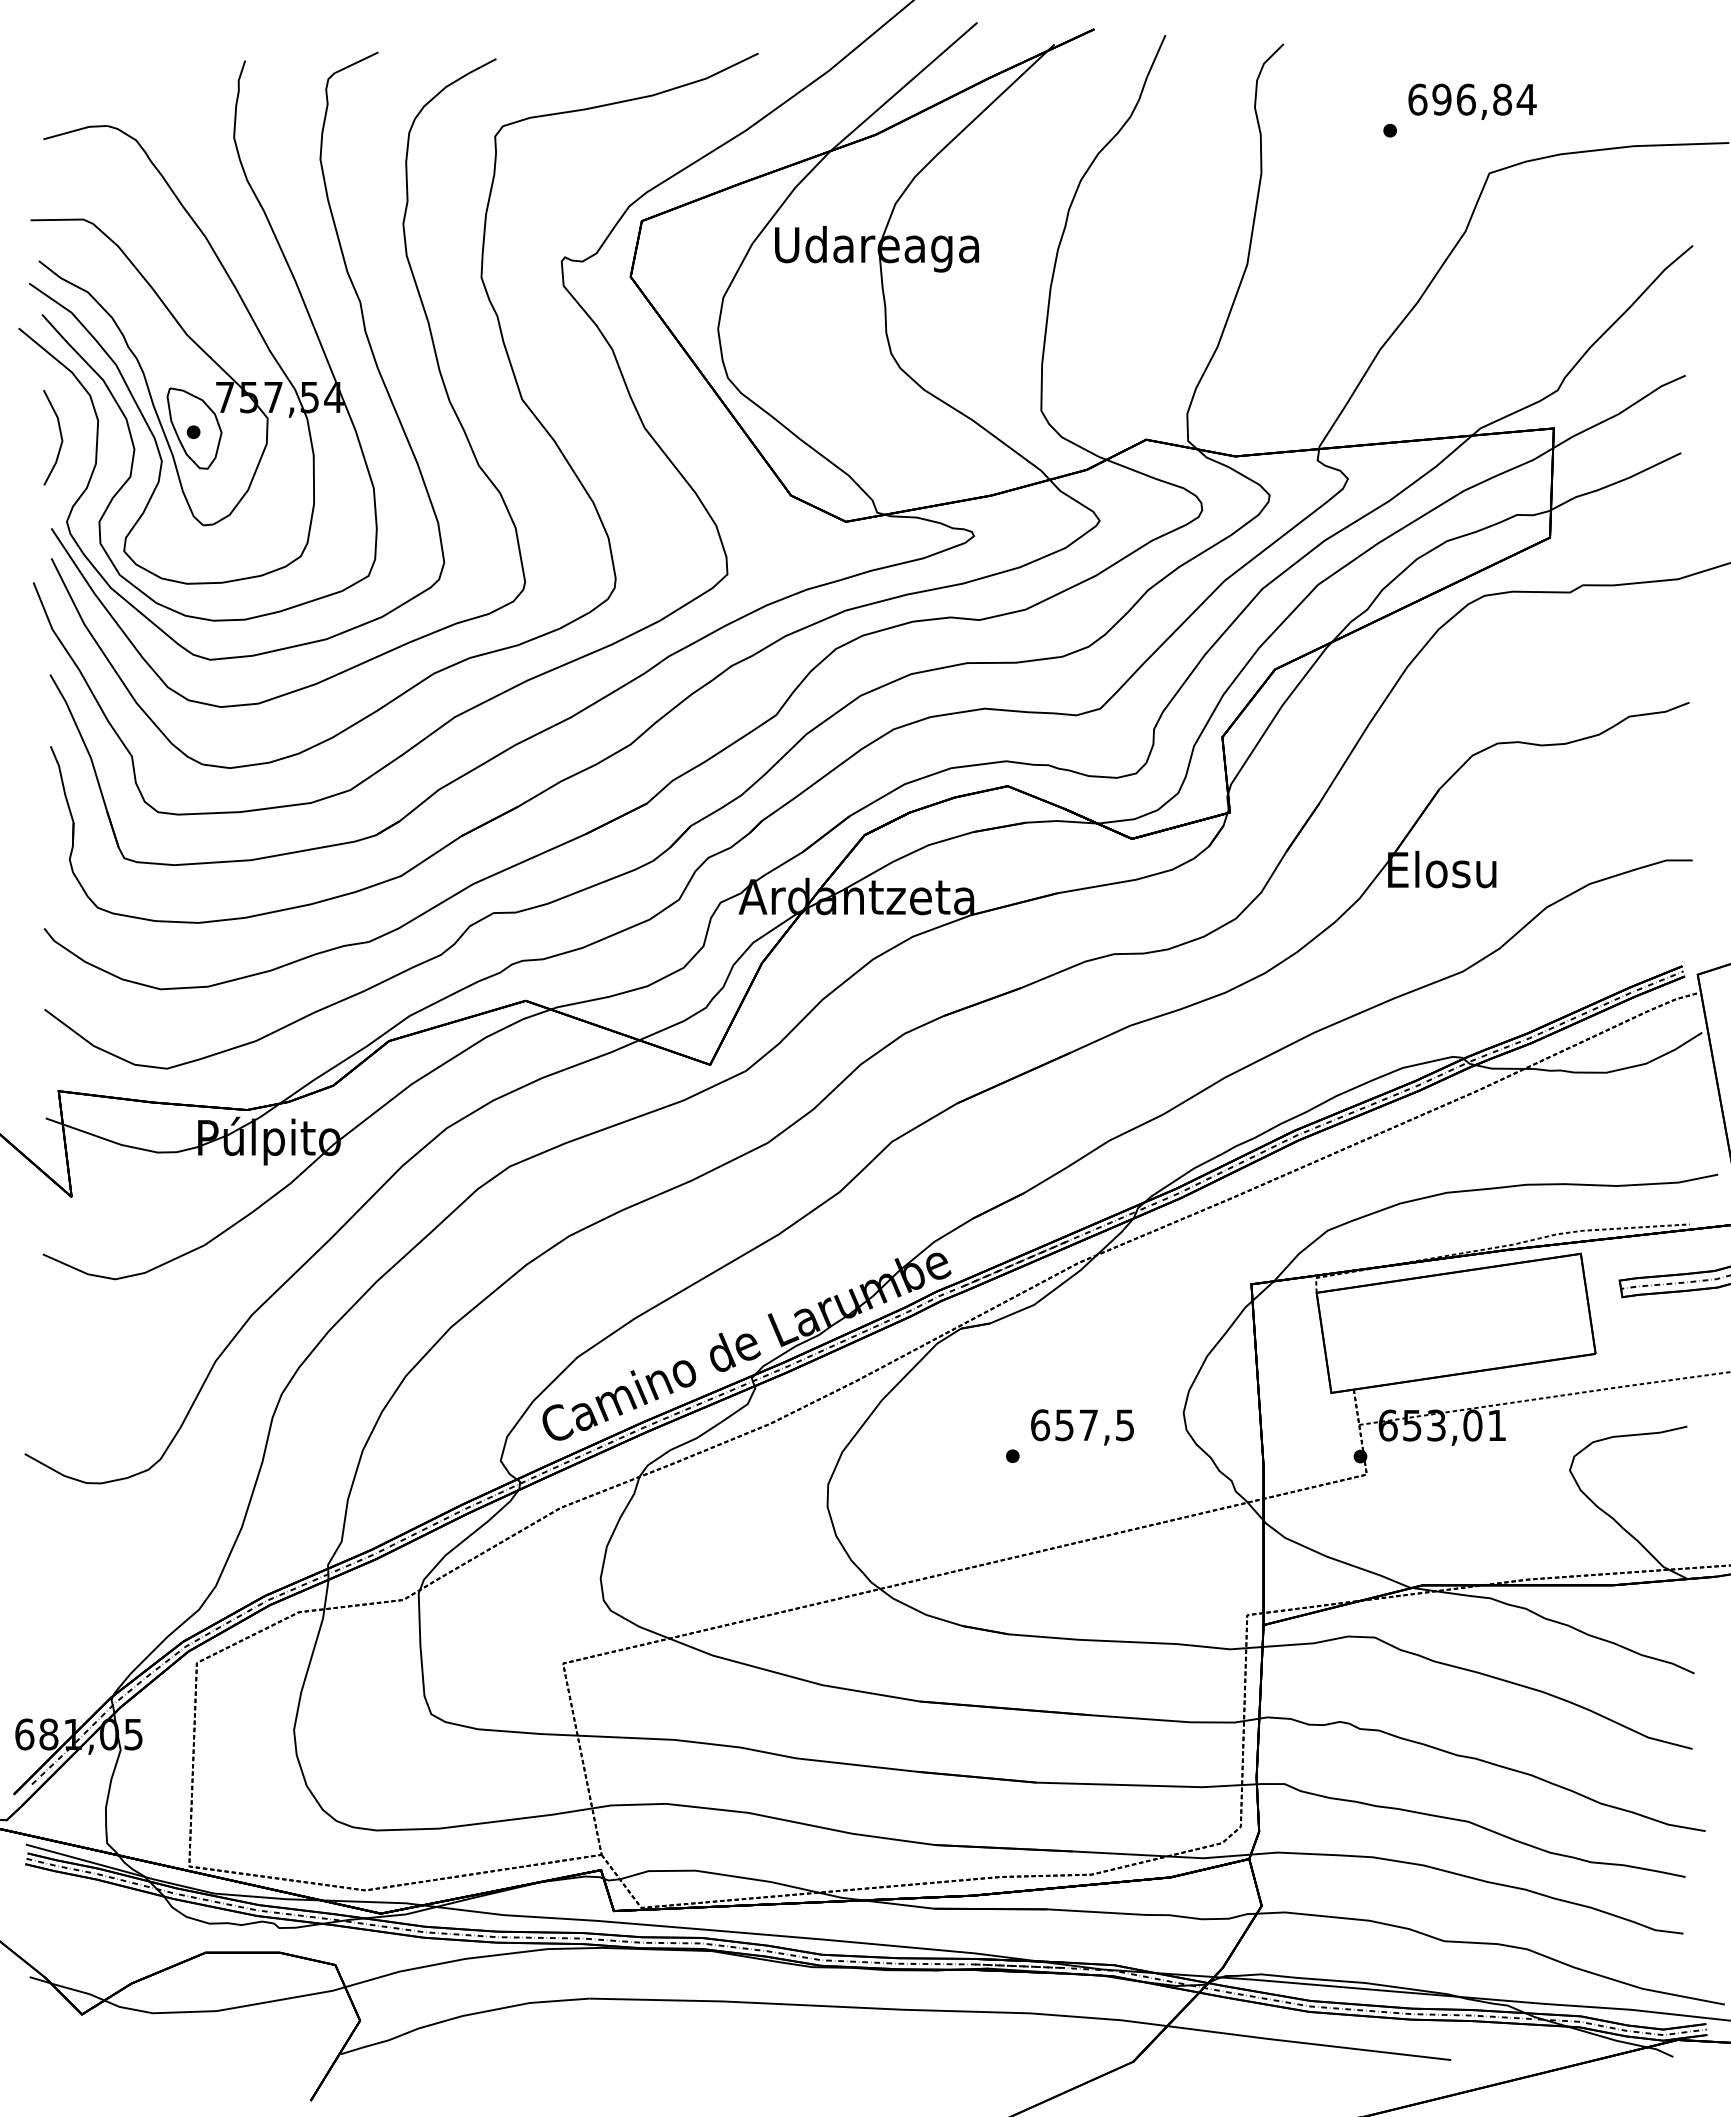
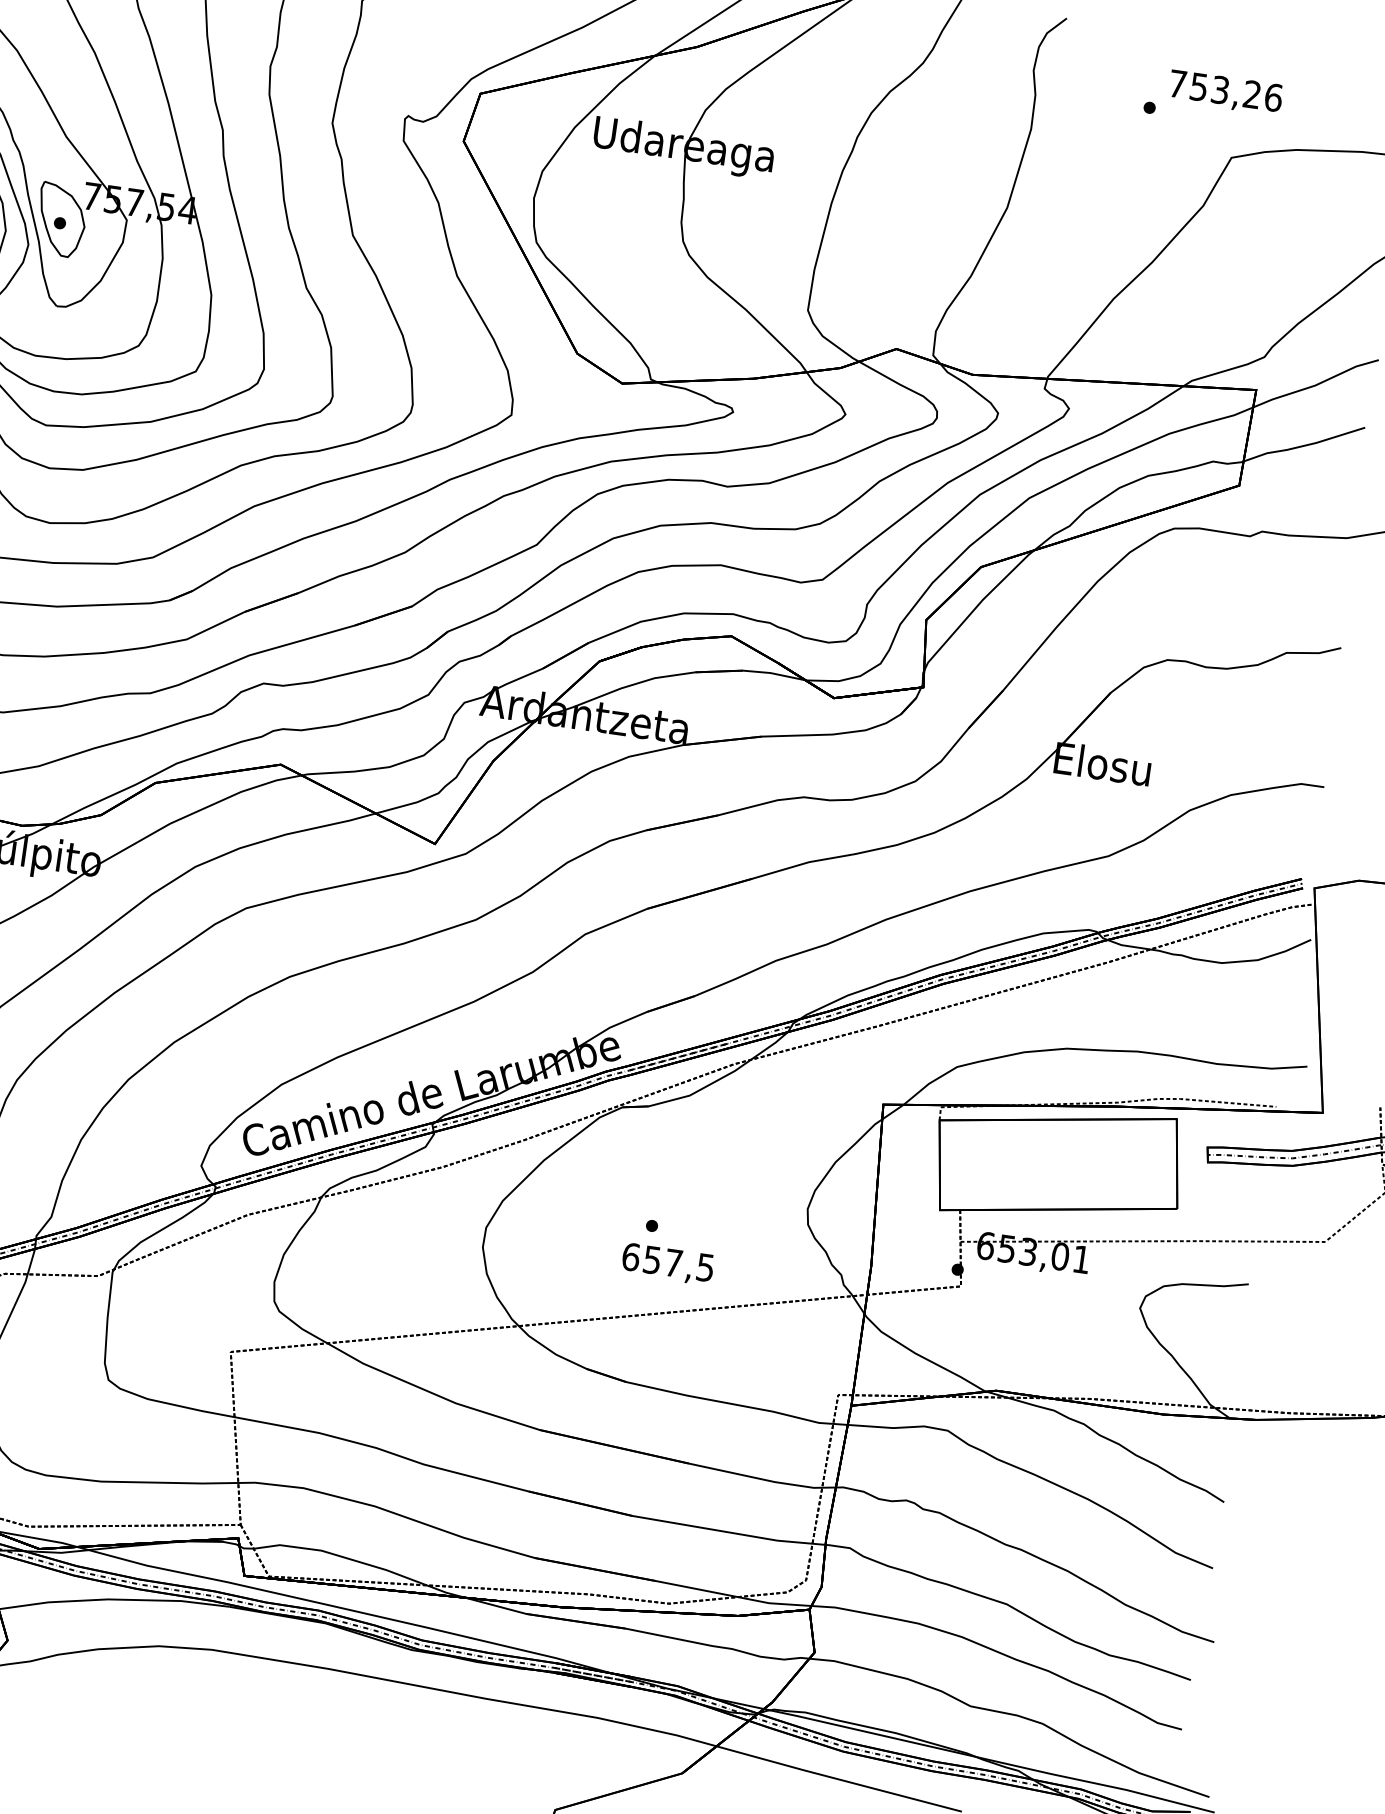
text: (1472, 99) -> (1225, 90), 696,84 -> 753,26
text: (1082, 1427) -> (667, 1264), moved

